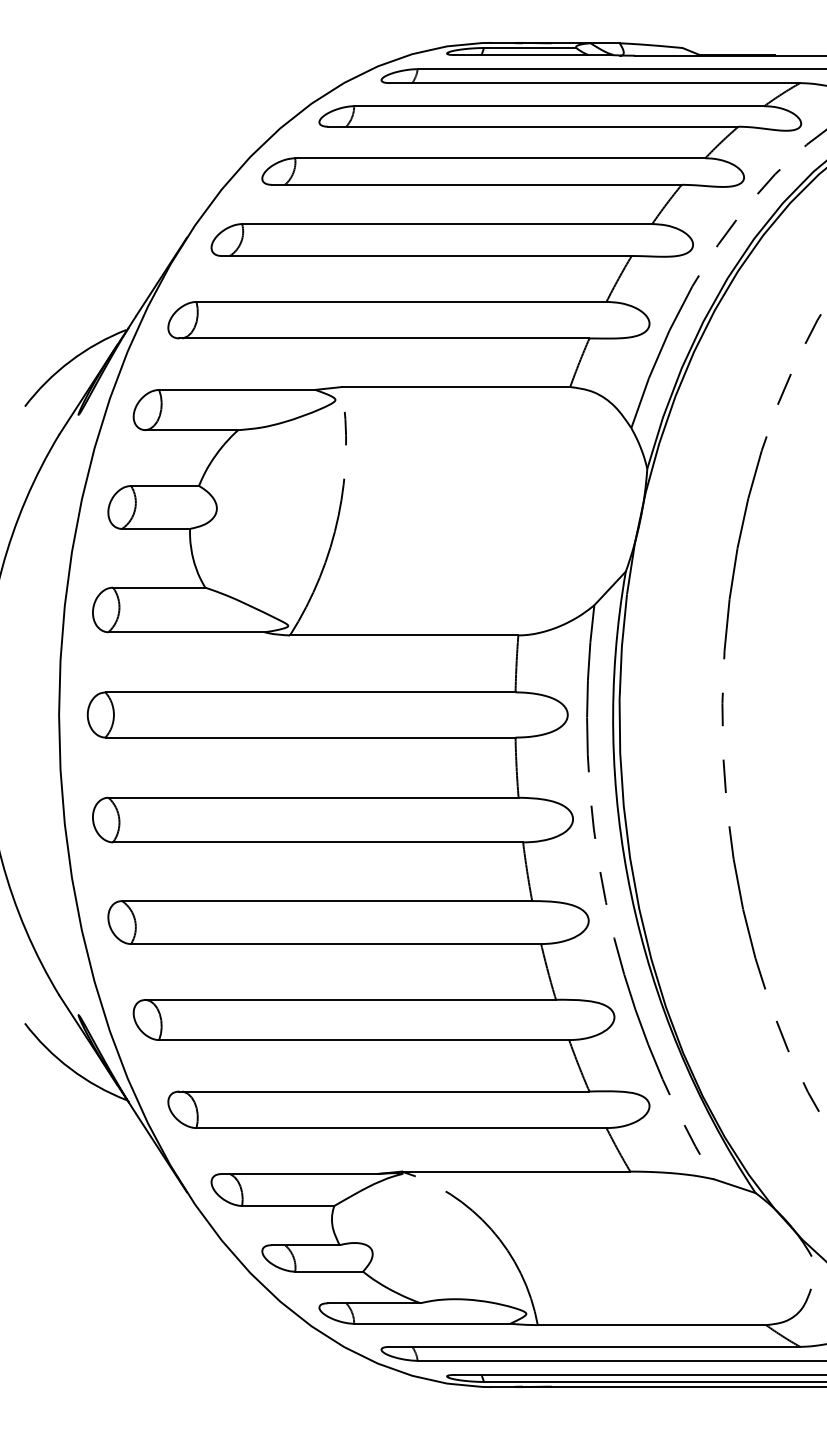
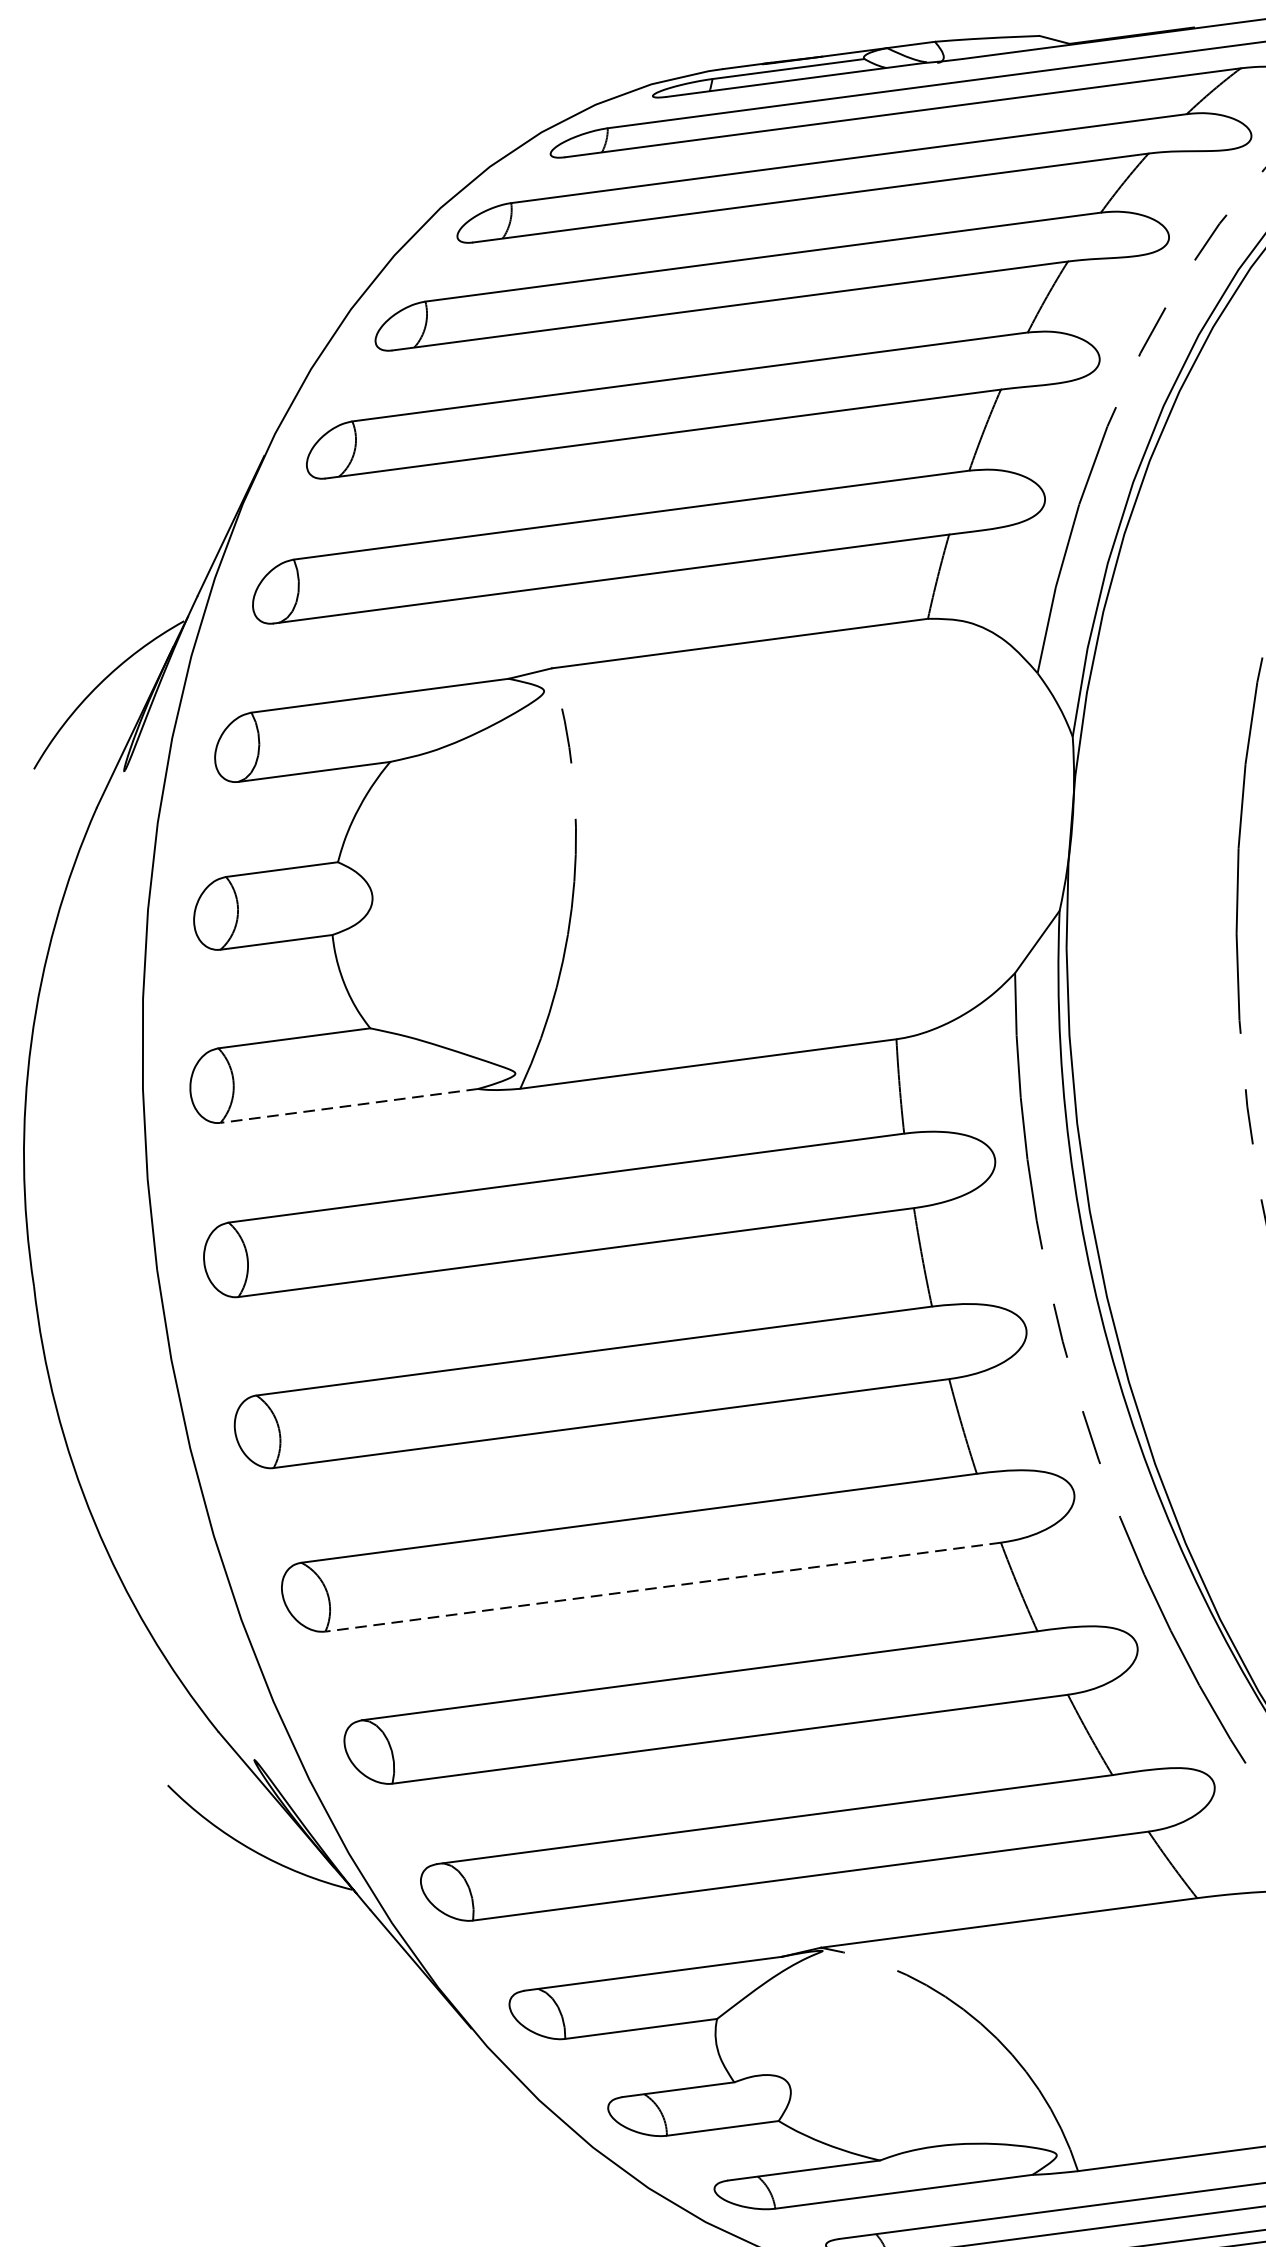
line: (186, 632) -> (349, 1106), solid -> dashed
line: (335, 944) -> (662, 1588), solid -> dashed

